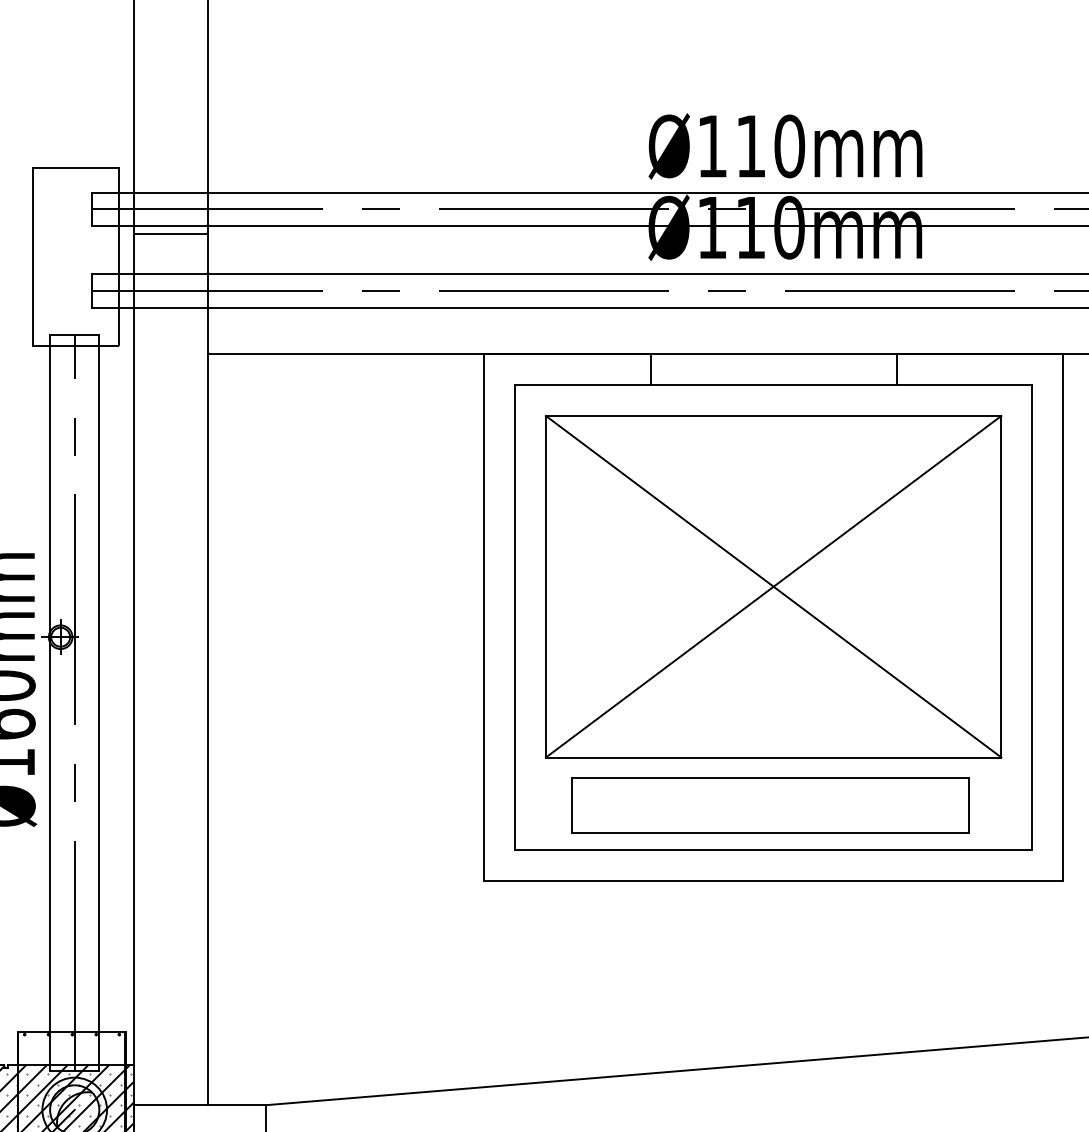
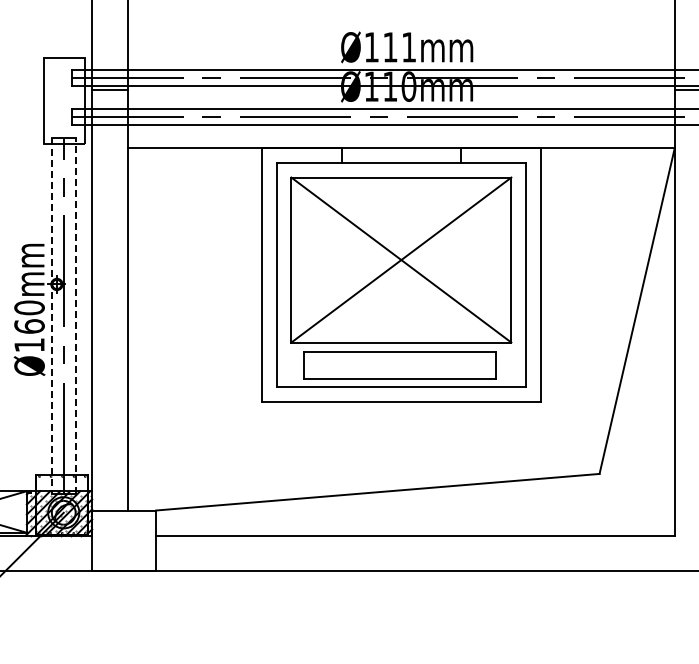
text: (788, 146) -> (408, 47), Ø110mm -> Ø111mm
line: (49, 703) -> (51, 316), solid -> dashed
line: (99, 703) -> (75, 316), solid -> dashed

